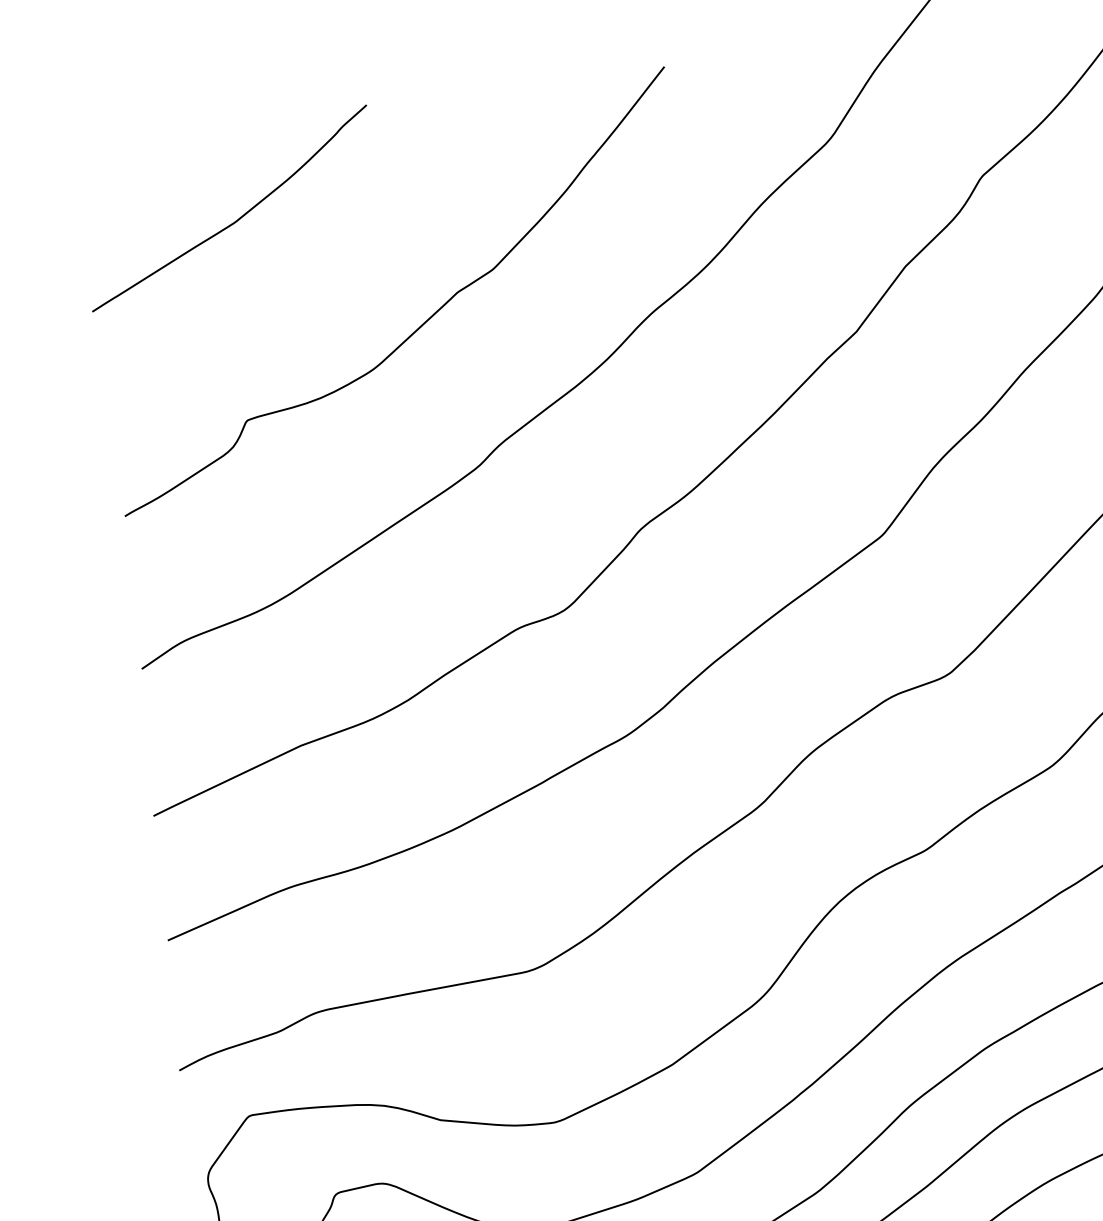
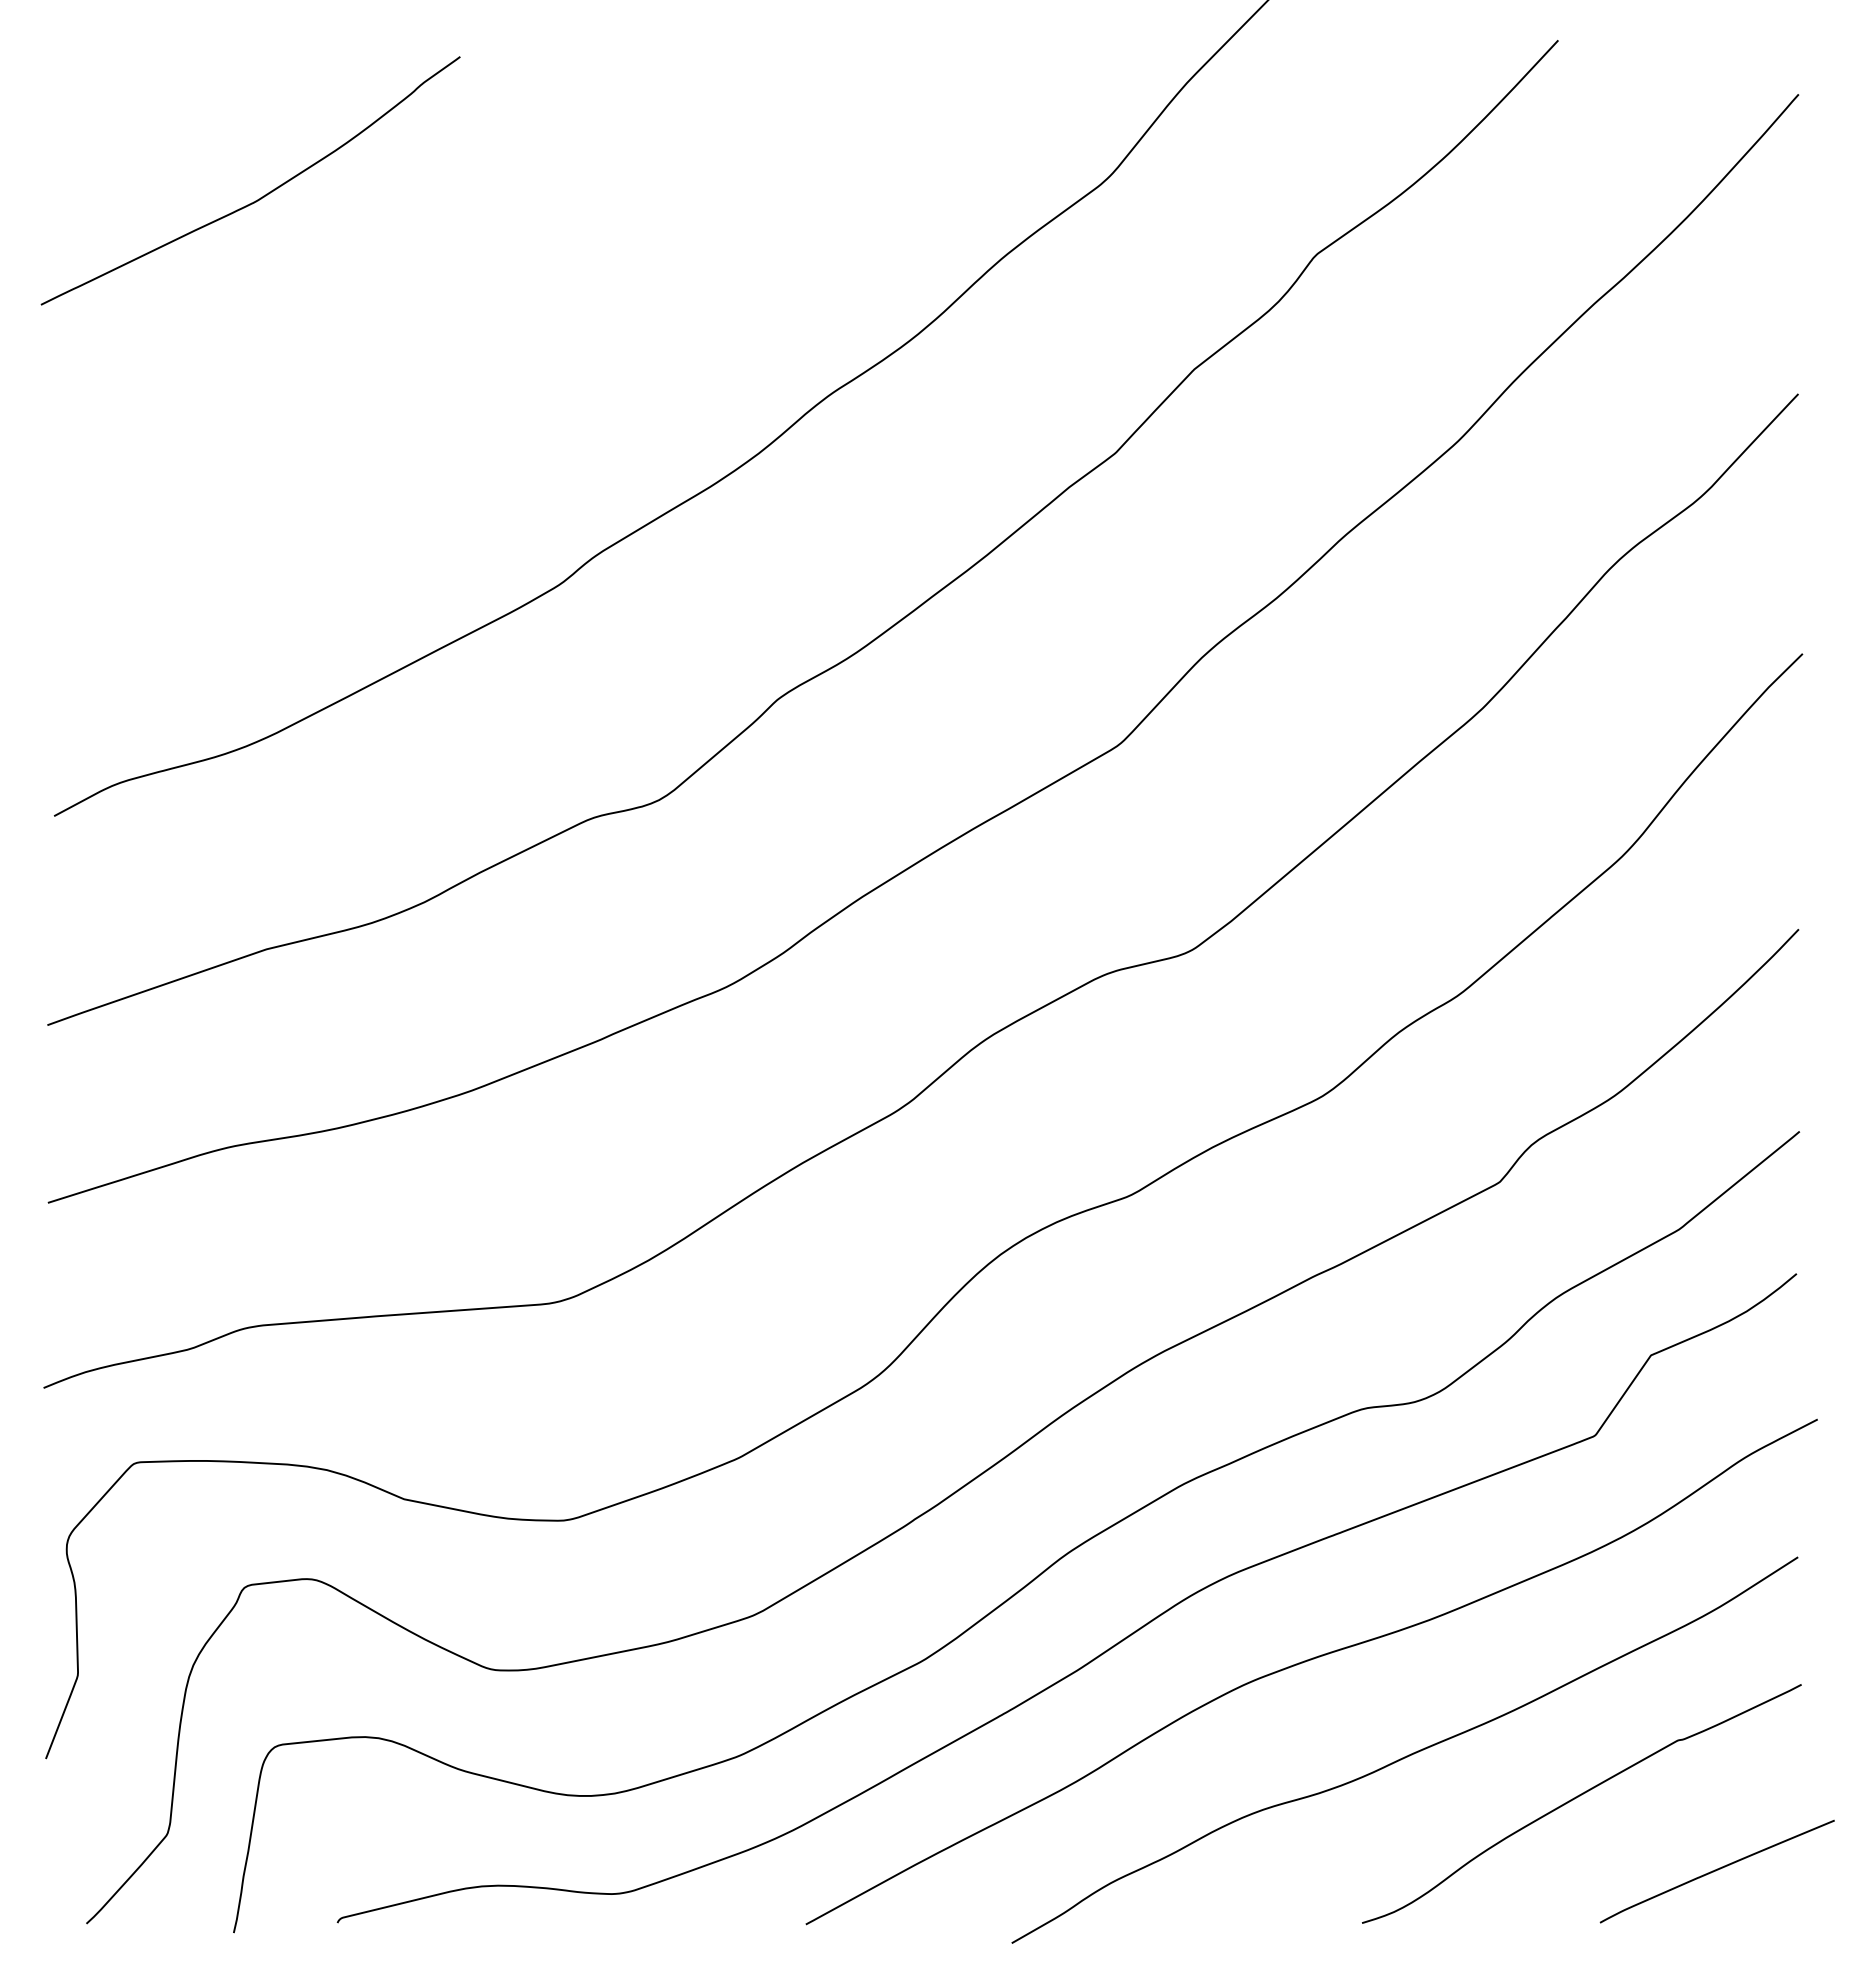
curve: (423, 322) -> (506, 372), removed

